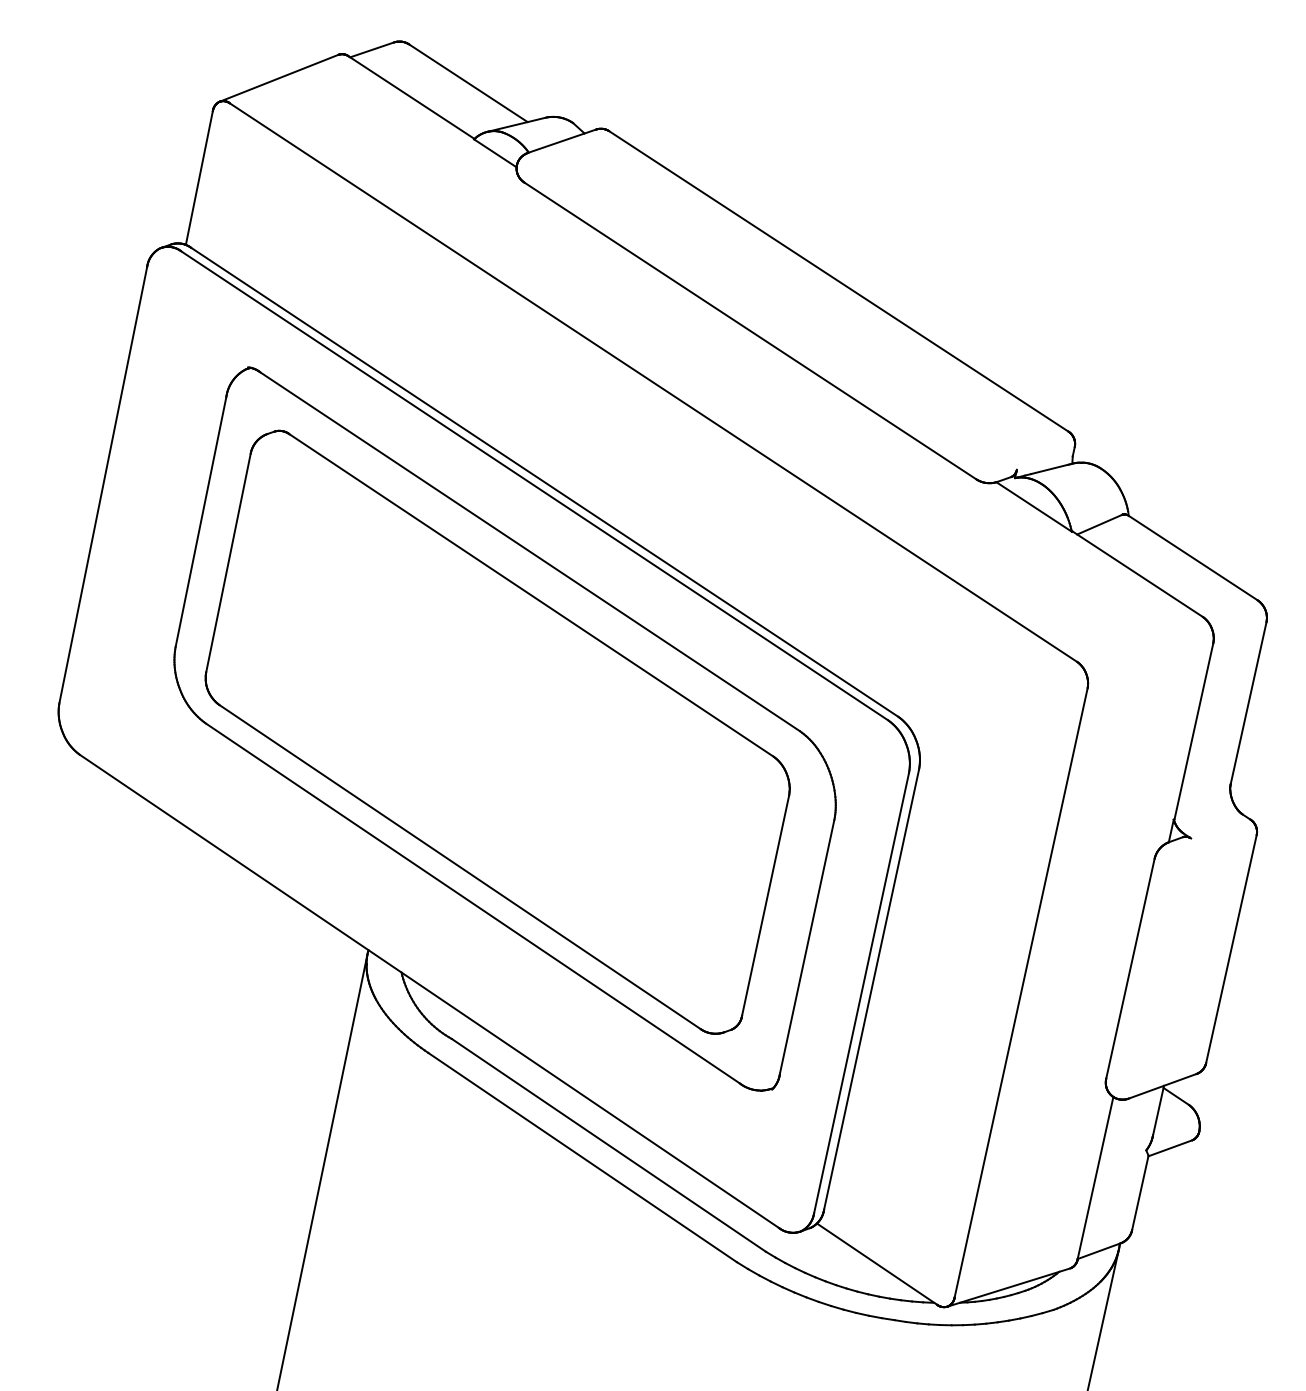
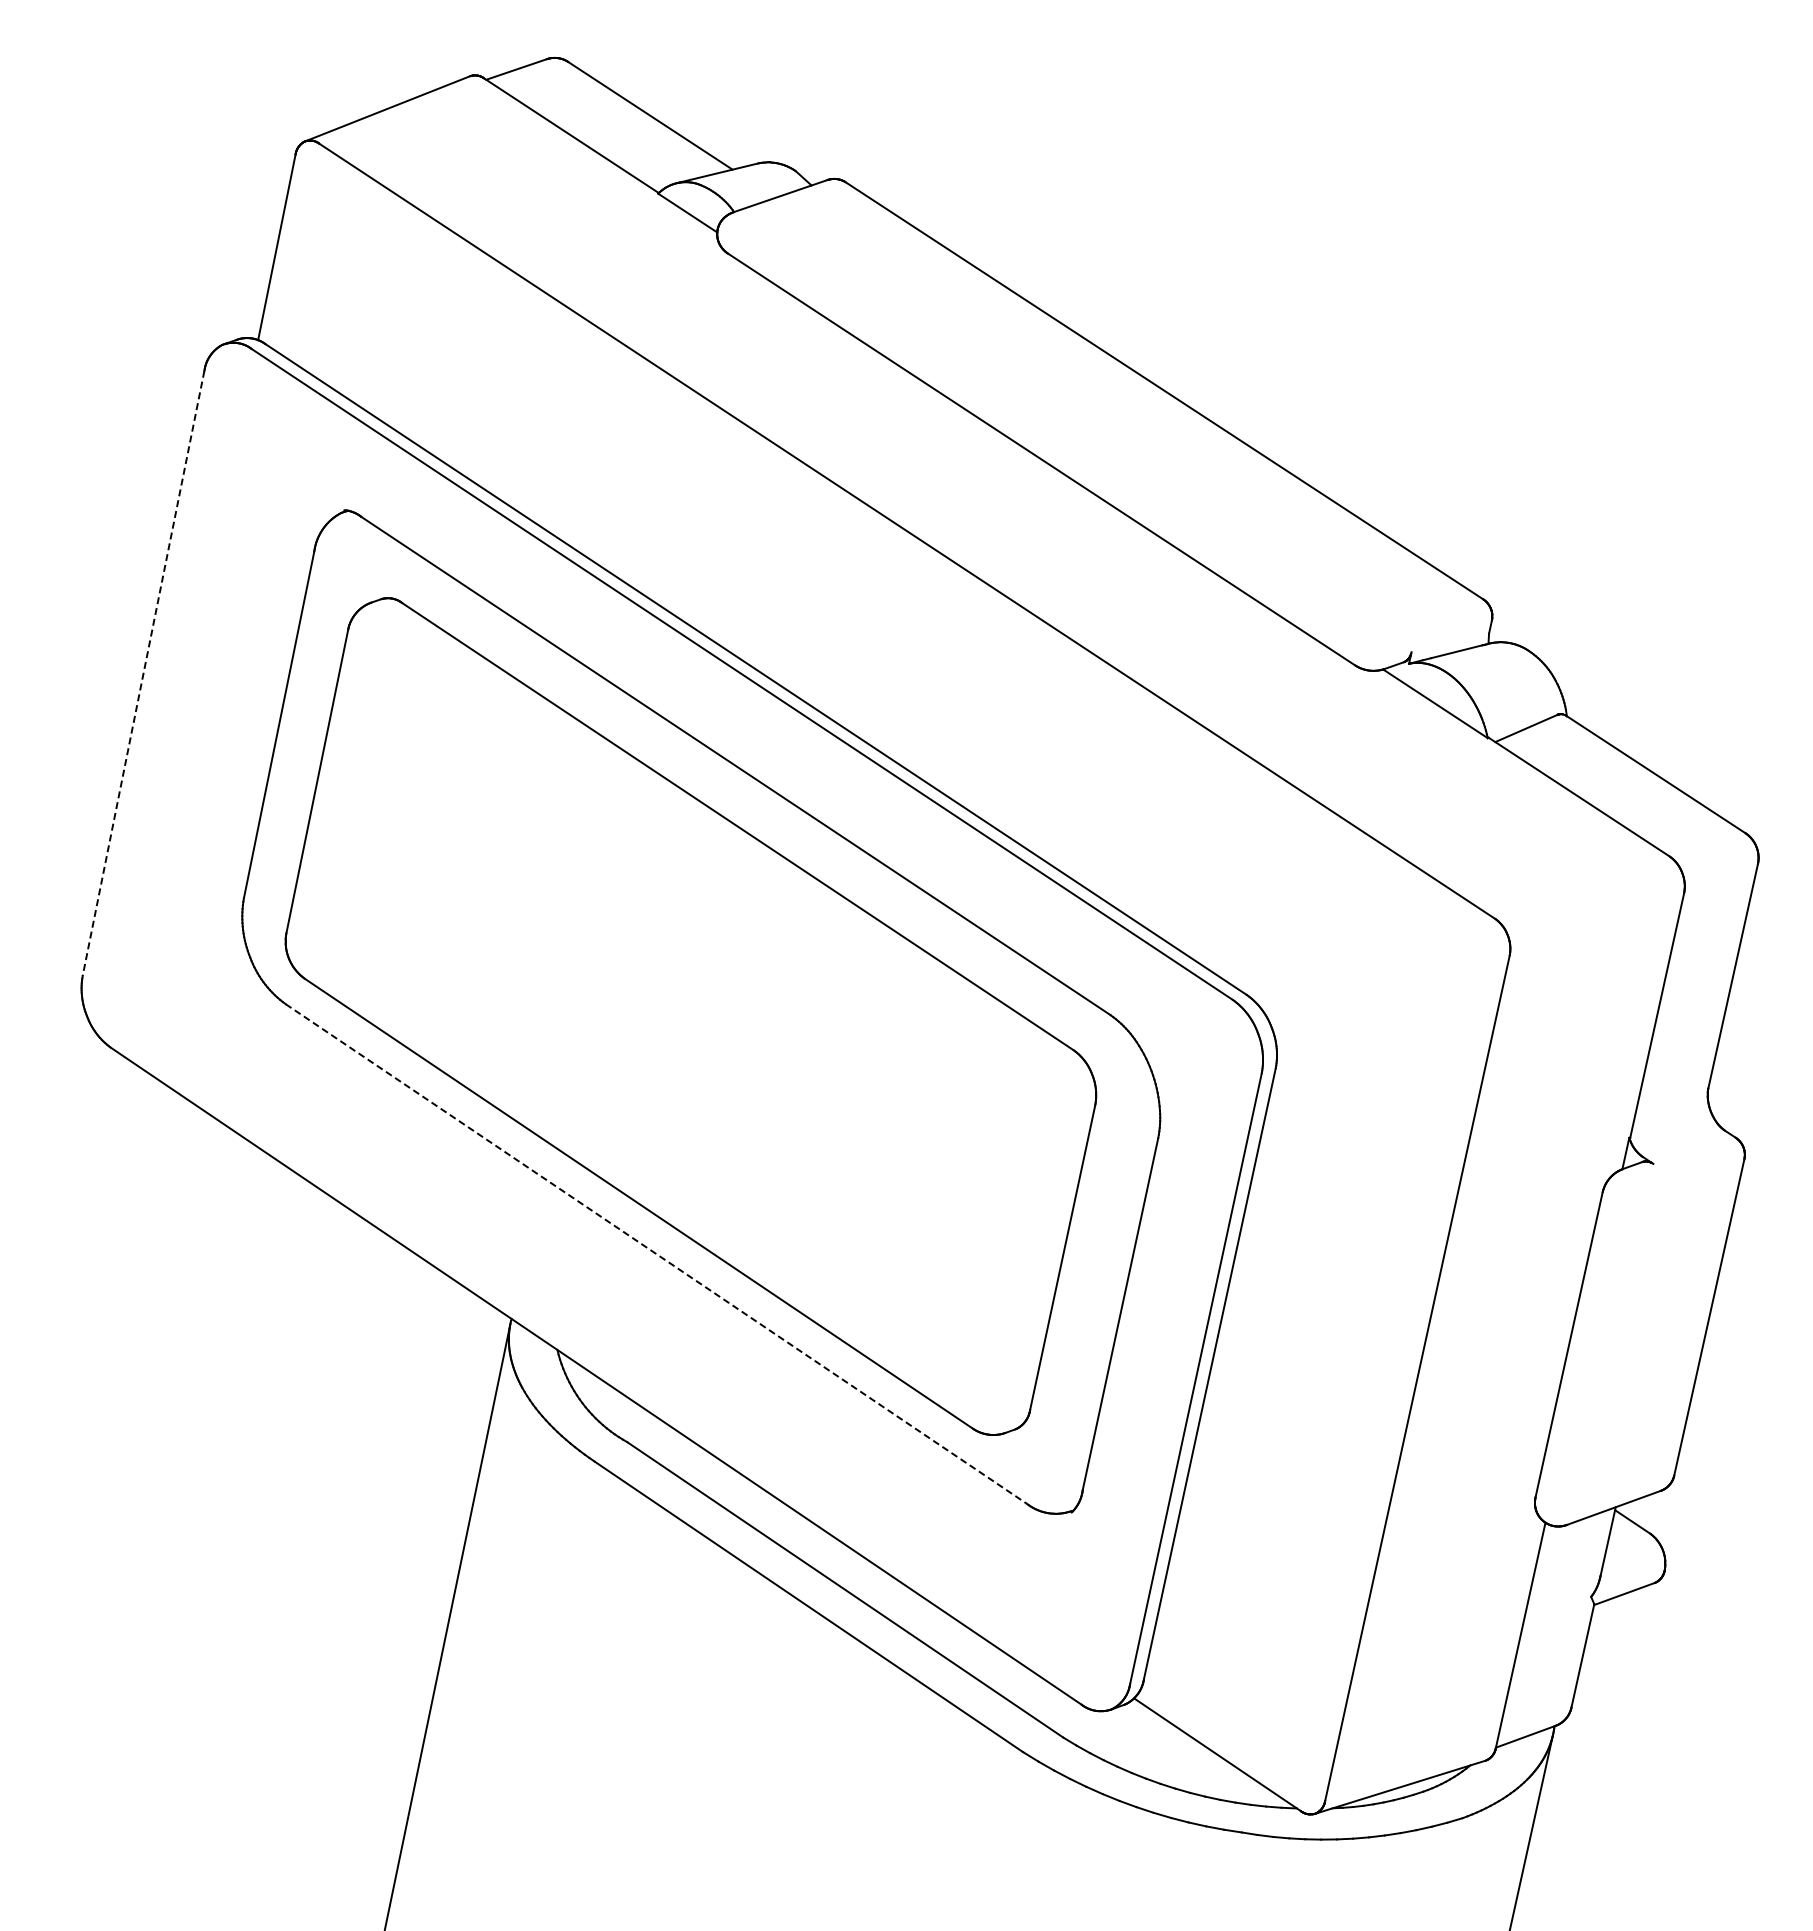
line: (103, 485) -> (143, 673), solid -> dashed
line: (472, 903) -> (656, 1253), solid -> dashed

